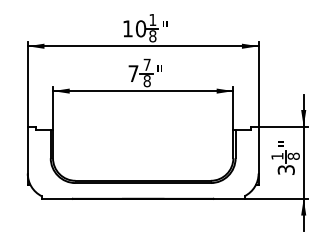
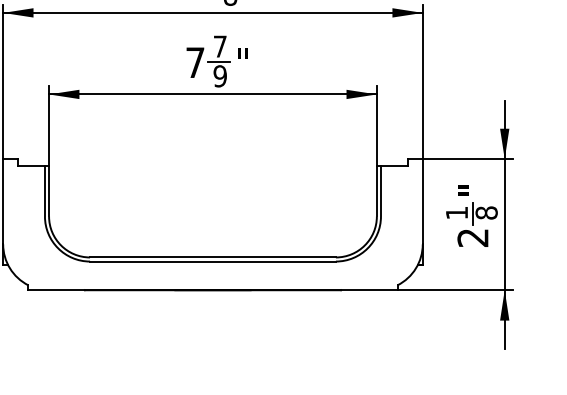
text: (146, 81) -> (218, 76), 8 -> 9
text: (286, 169) -> (473, 236), 3 -> 2

